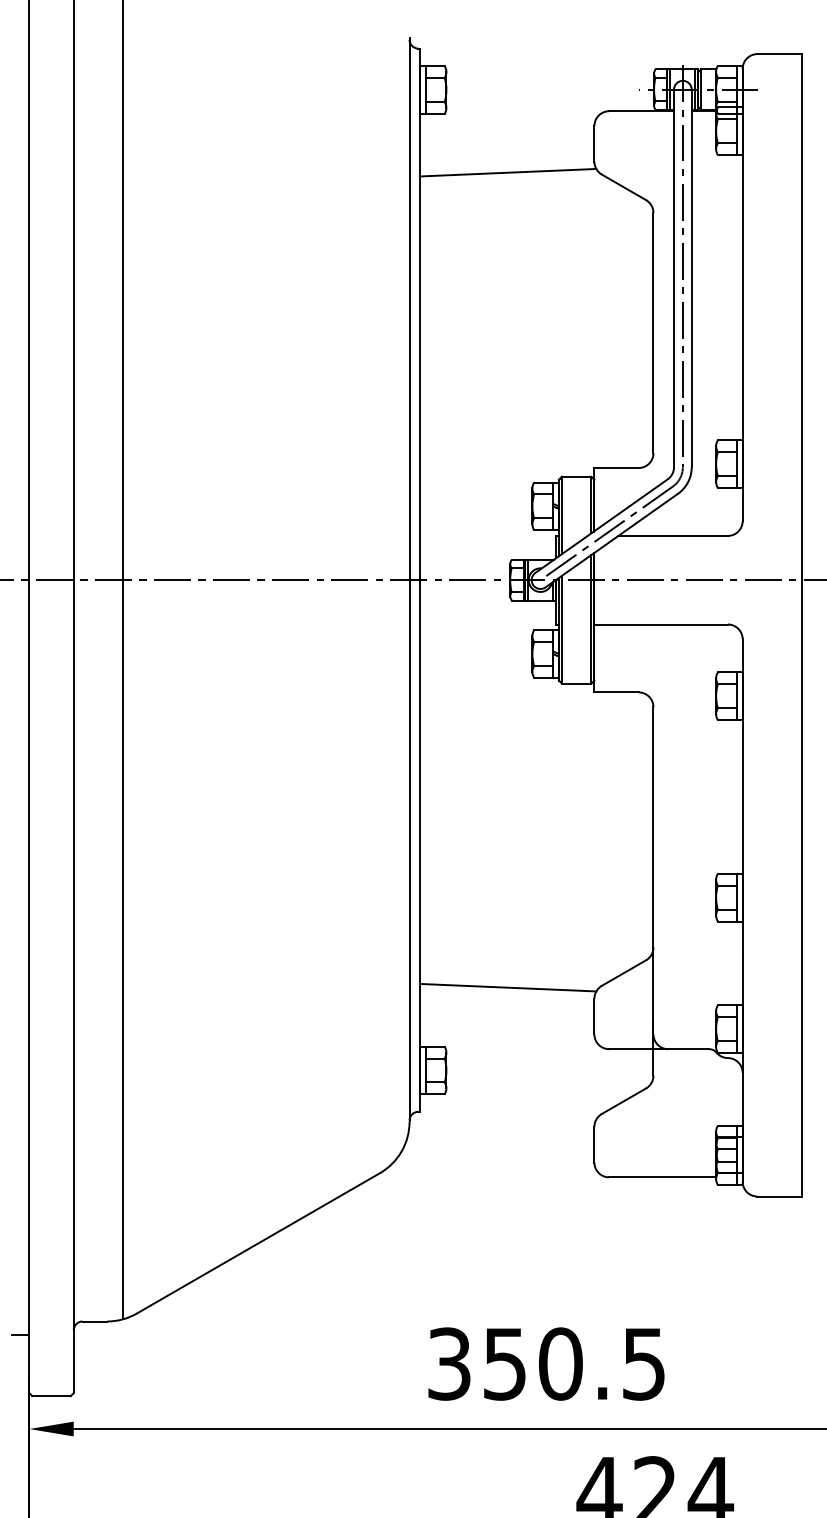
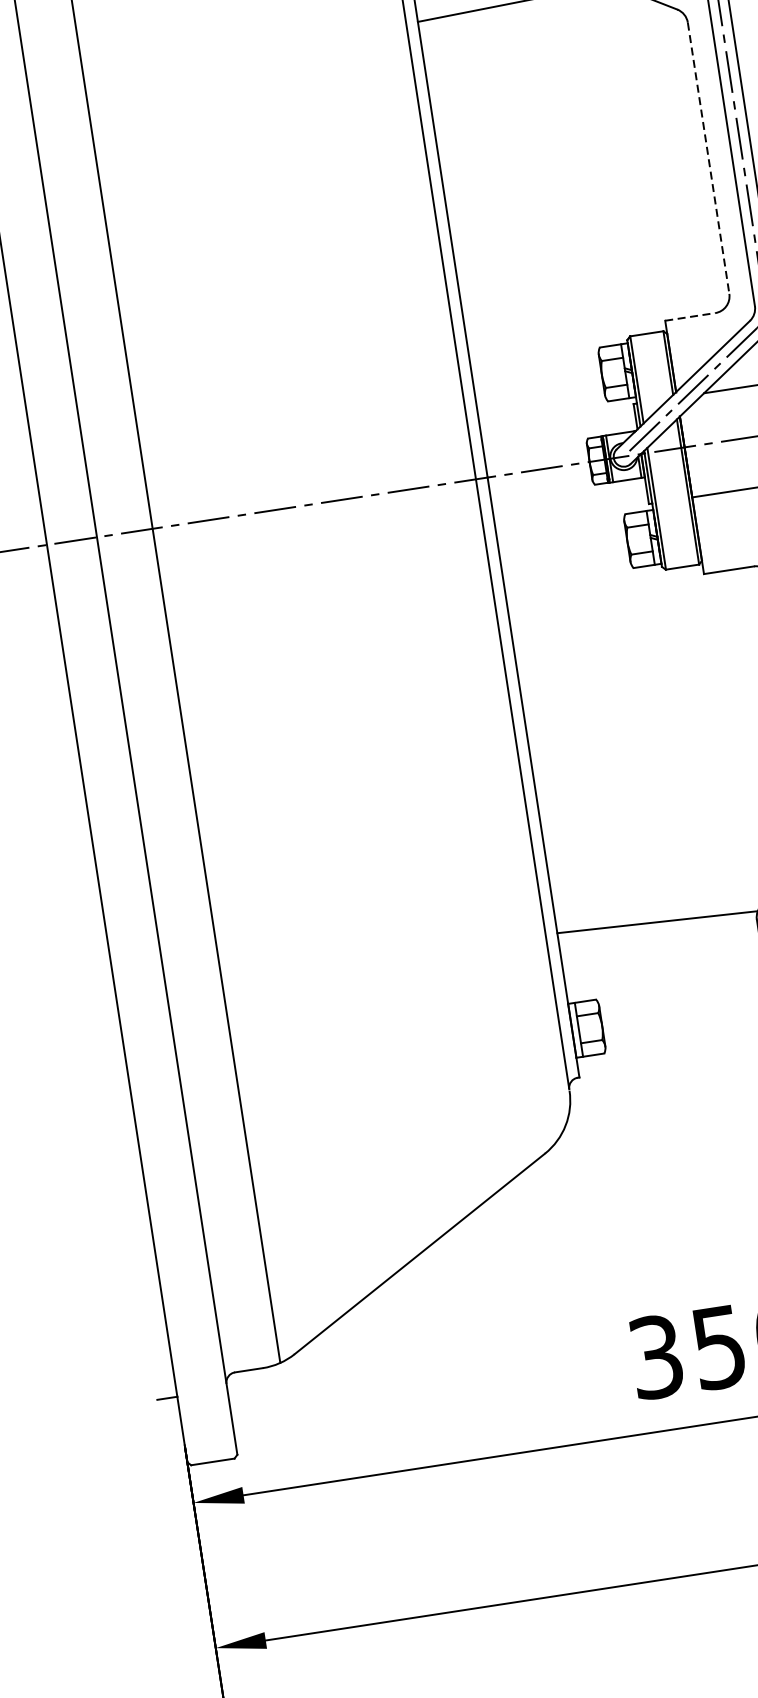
line: (653, 333) -> (708, 158), solid -> dashed
line: (617, 467) -> (691, 316), solid -> dashed

